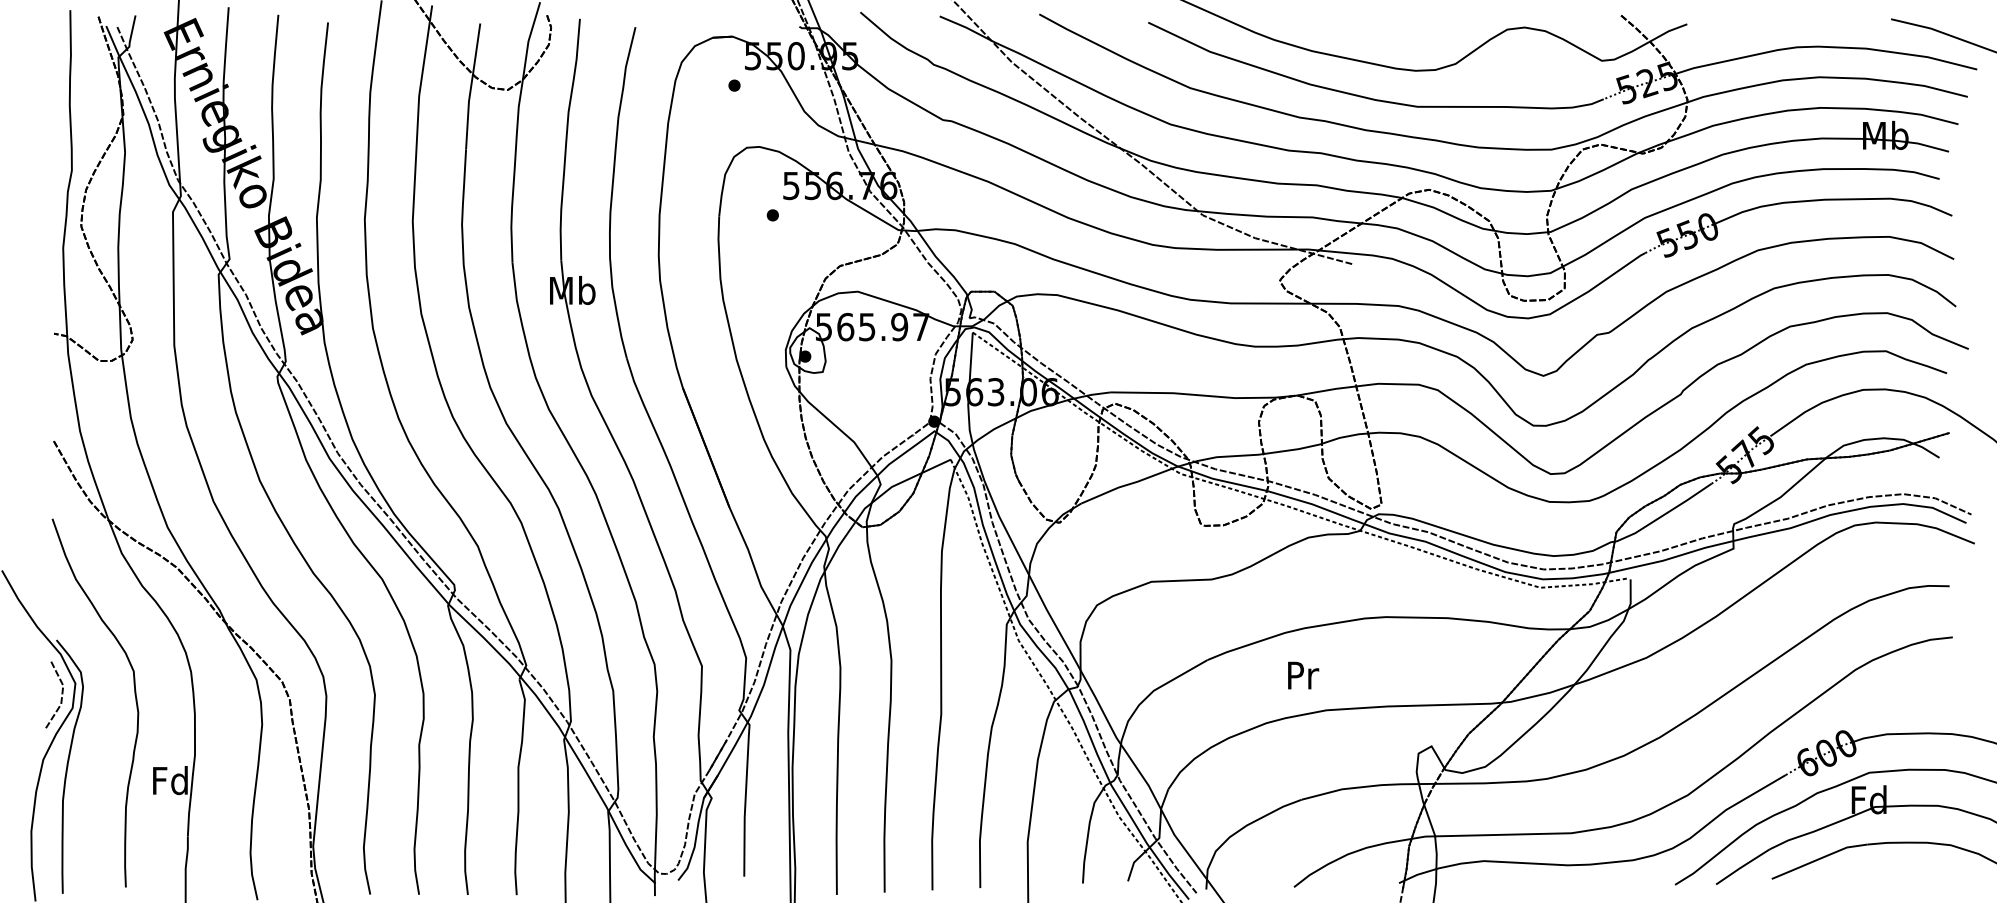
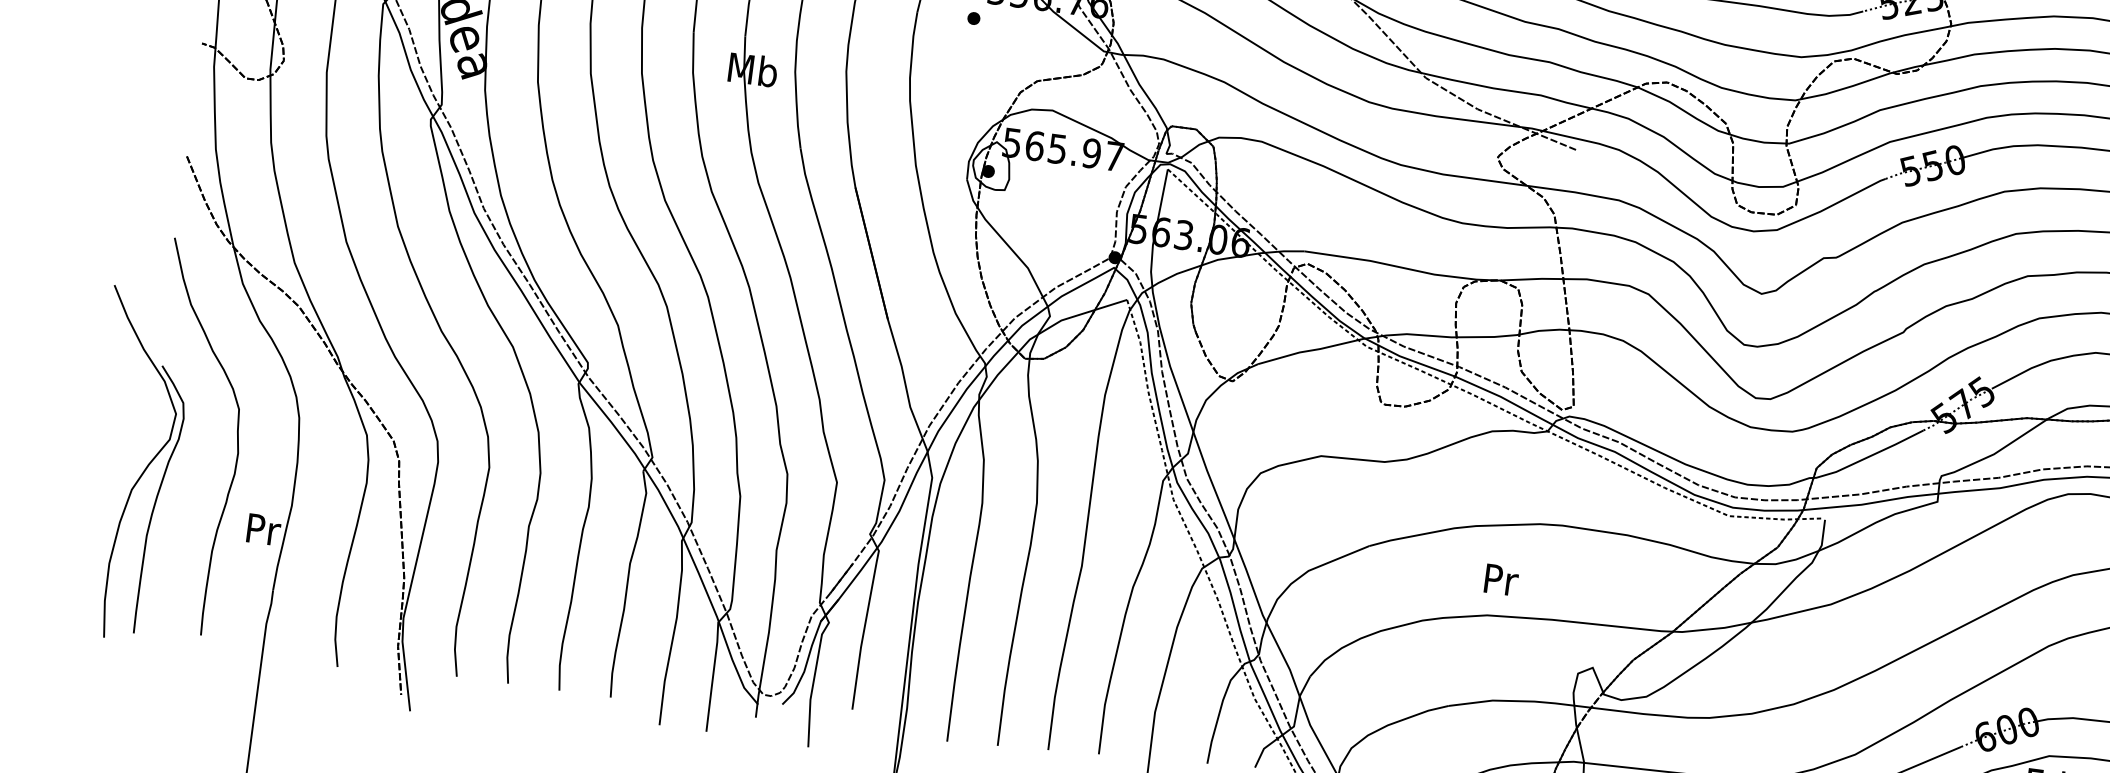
text: (1303, 675) -> (1501, 580), moved
line: (61, 694) -> (159, 423), removed
text: (170, 780) -> (262, 529), Fd -> Pr

